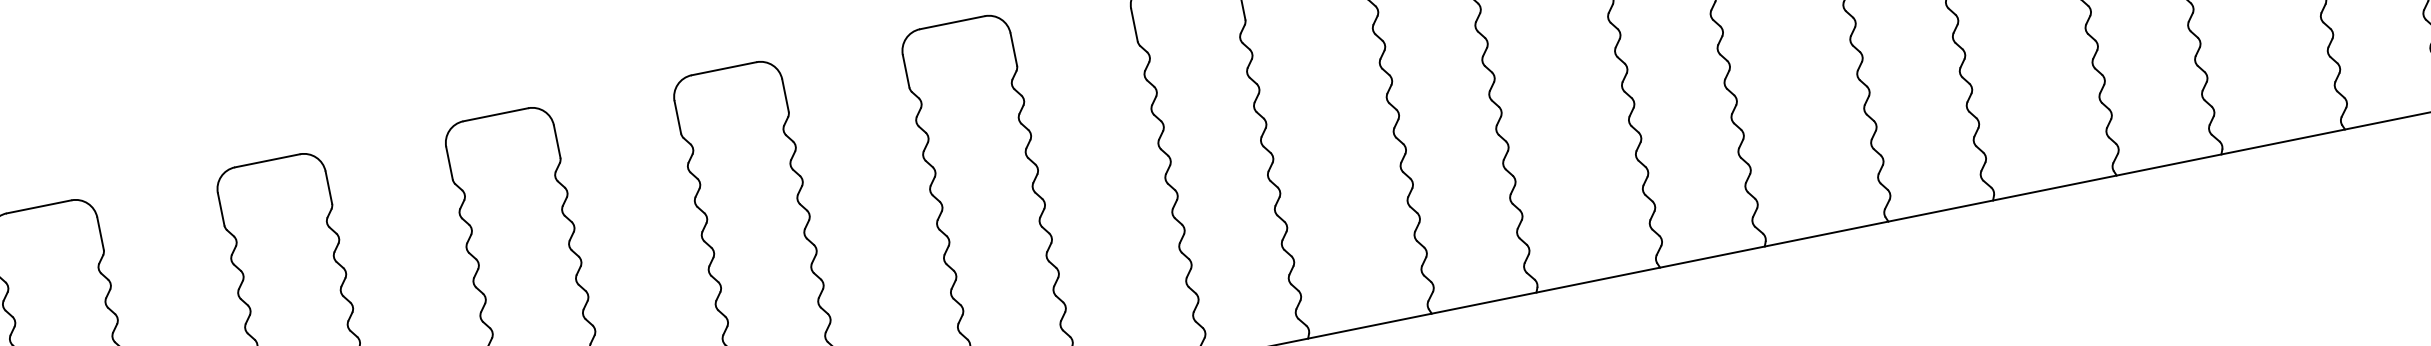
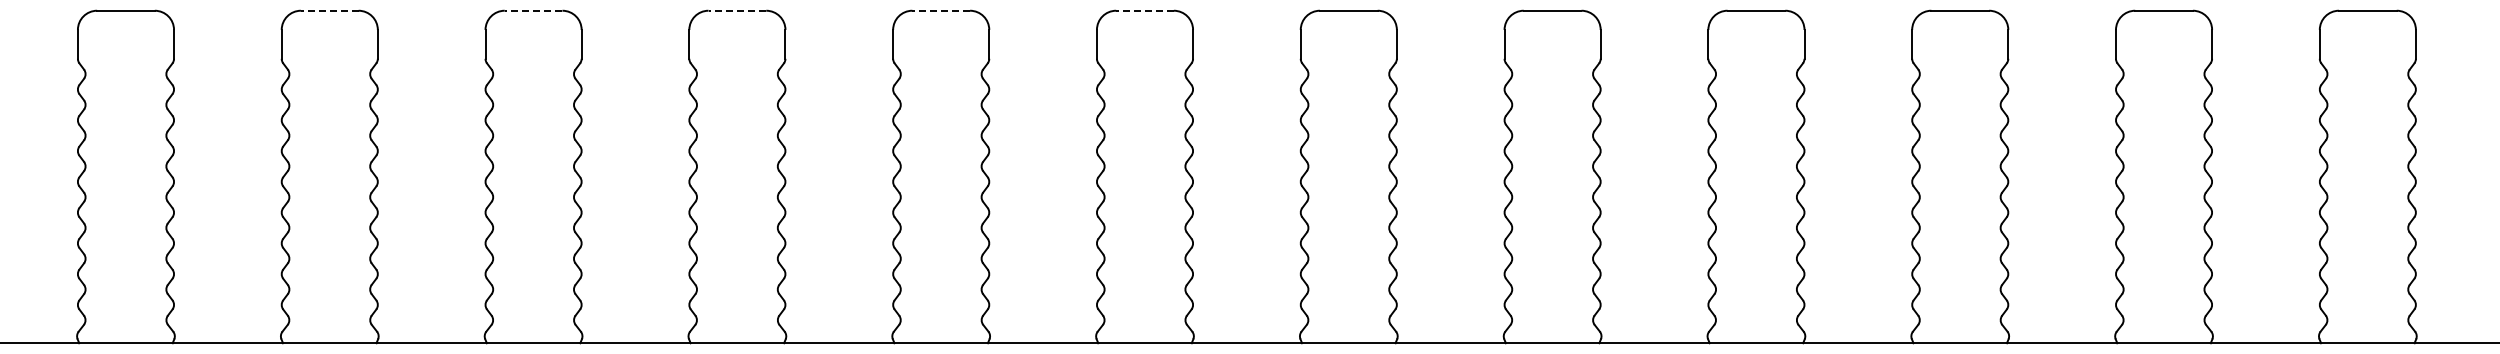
line: (952, 22) -> (1145, 10), solid -> dashed
line: (724, 68) -> (941, 10), solid -> dashed
line: (495, 114) -> (737, 10), solid -> dashed
line: (267, 160) -> (533, 10), solid -> dashed
line: (38, 206) -> (329, 10), solid -> dashed

